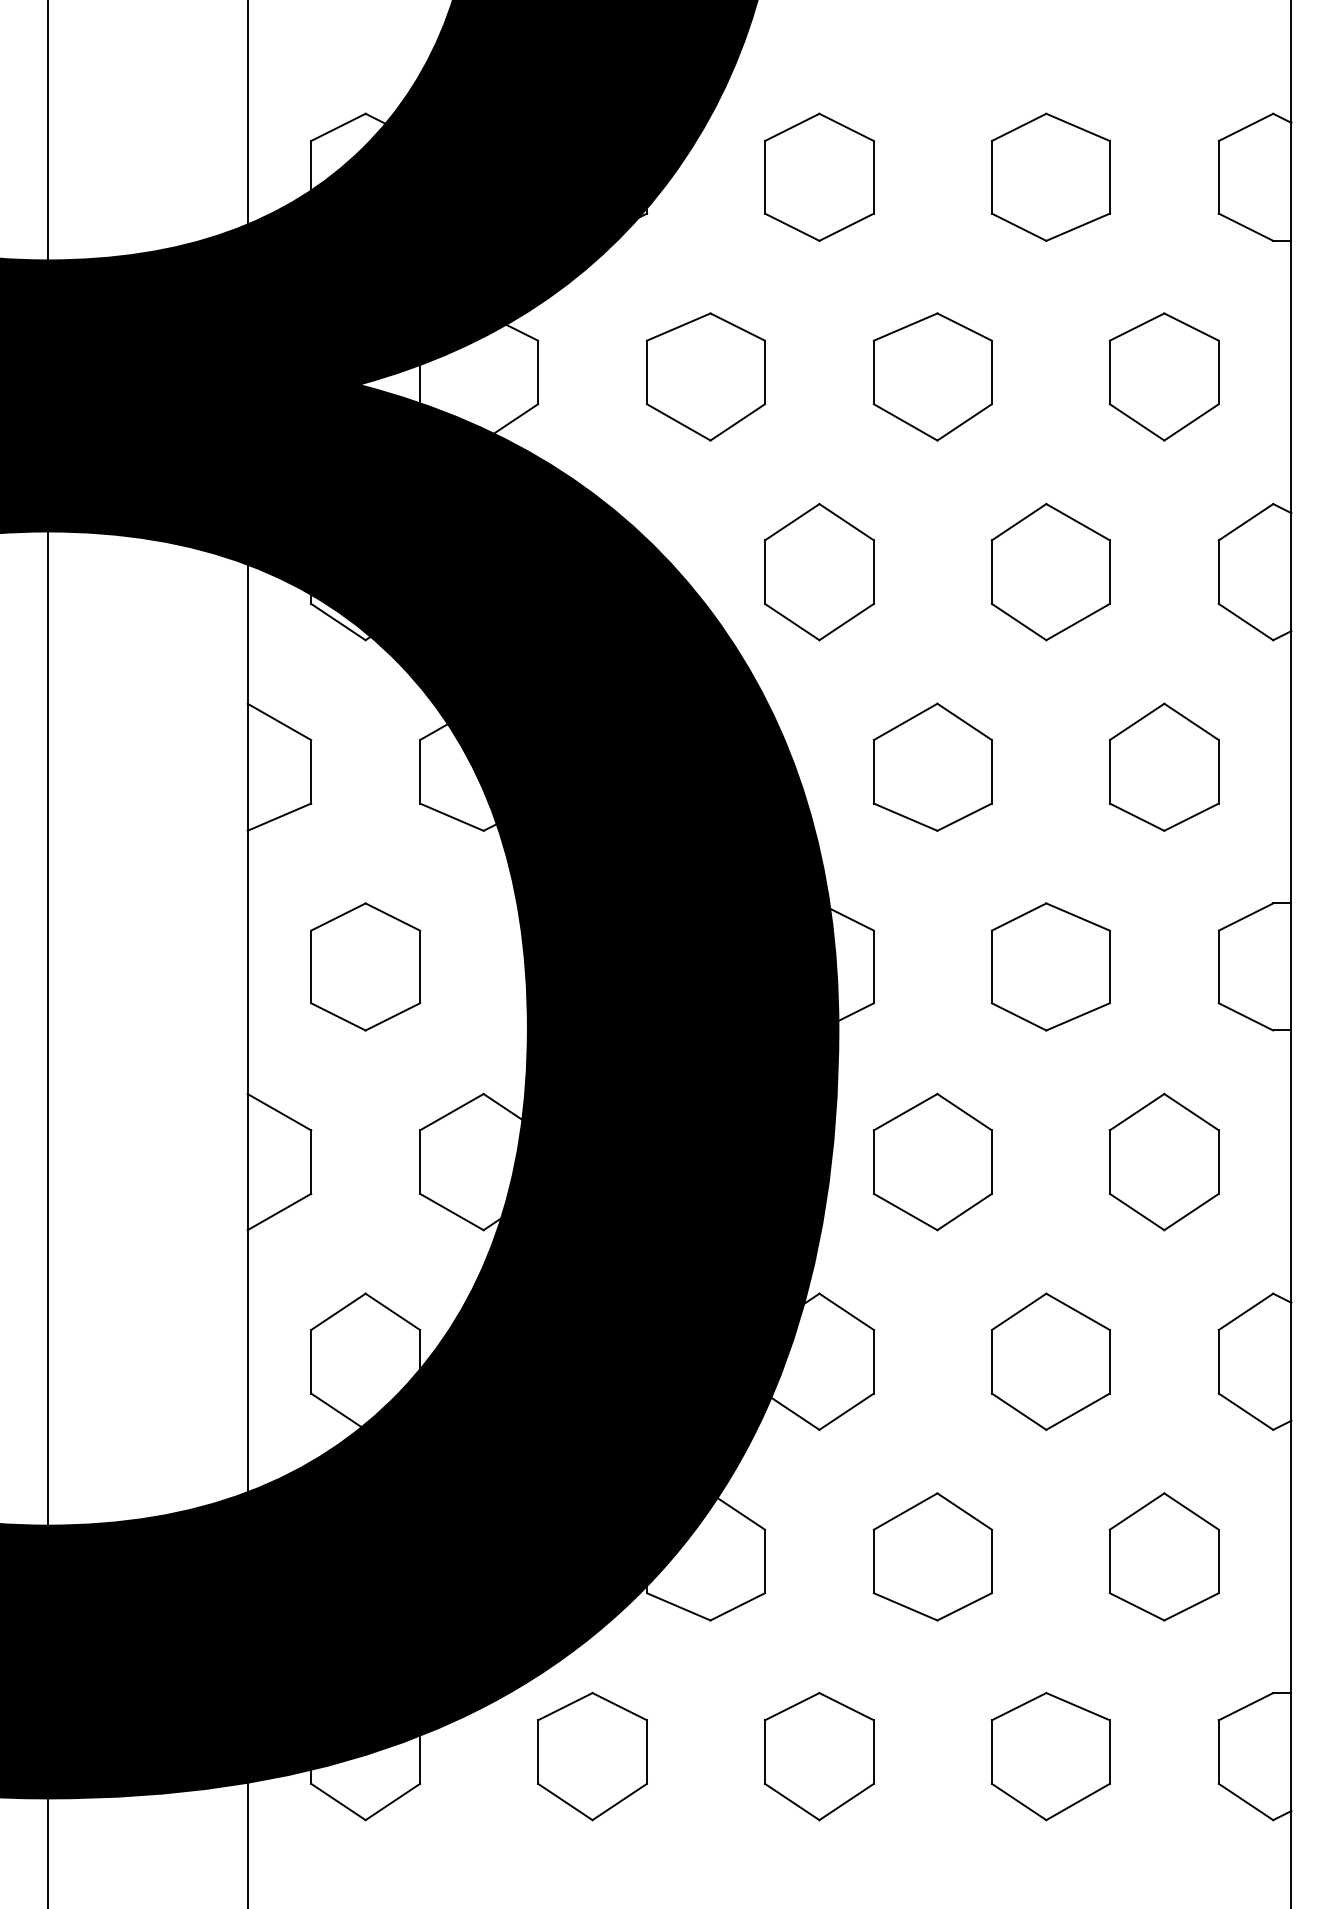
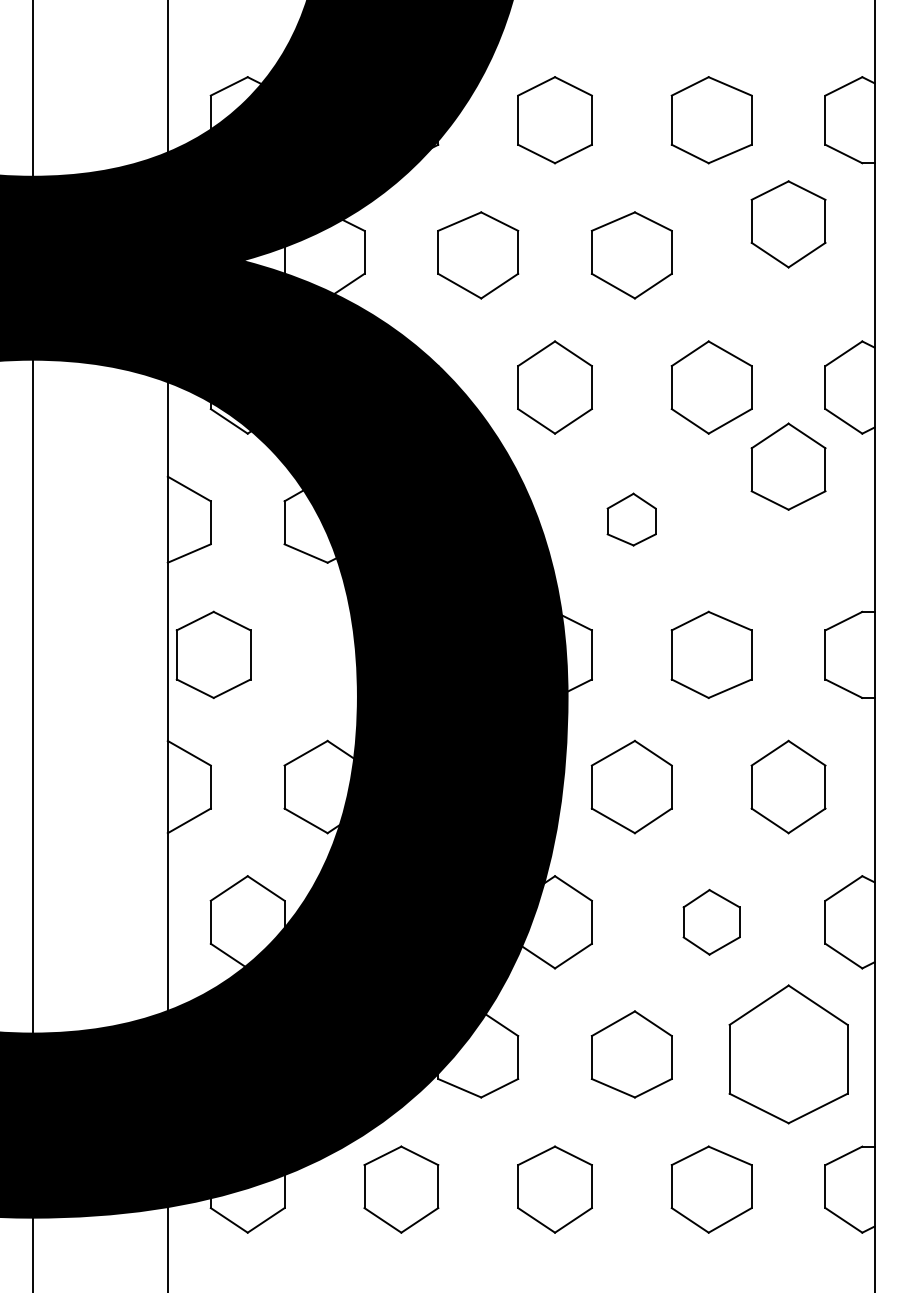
part: (1164, 377) -> (788, 224), moved
part: (932, 766) -> (631, 519), size x0.6
part: (1164, 766) -> (788, 466), moved
part: (365, 966) -> (213, 654), moved
part: (1050, 1362) -> (711, 922), size x0.7
part: (1164, 1556) -> (788, 1054), size x1.6

